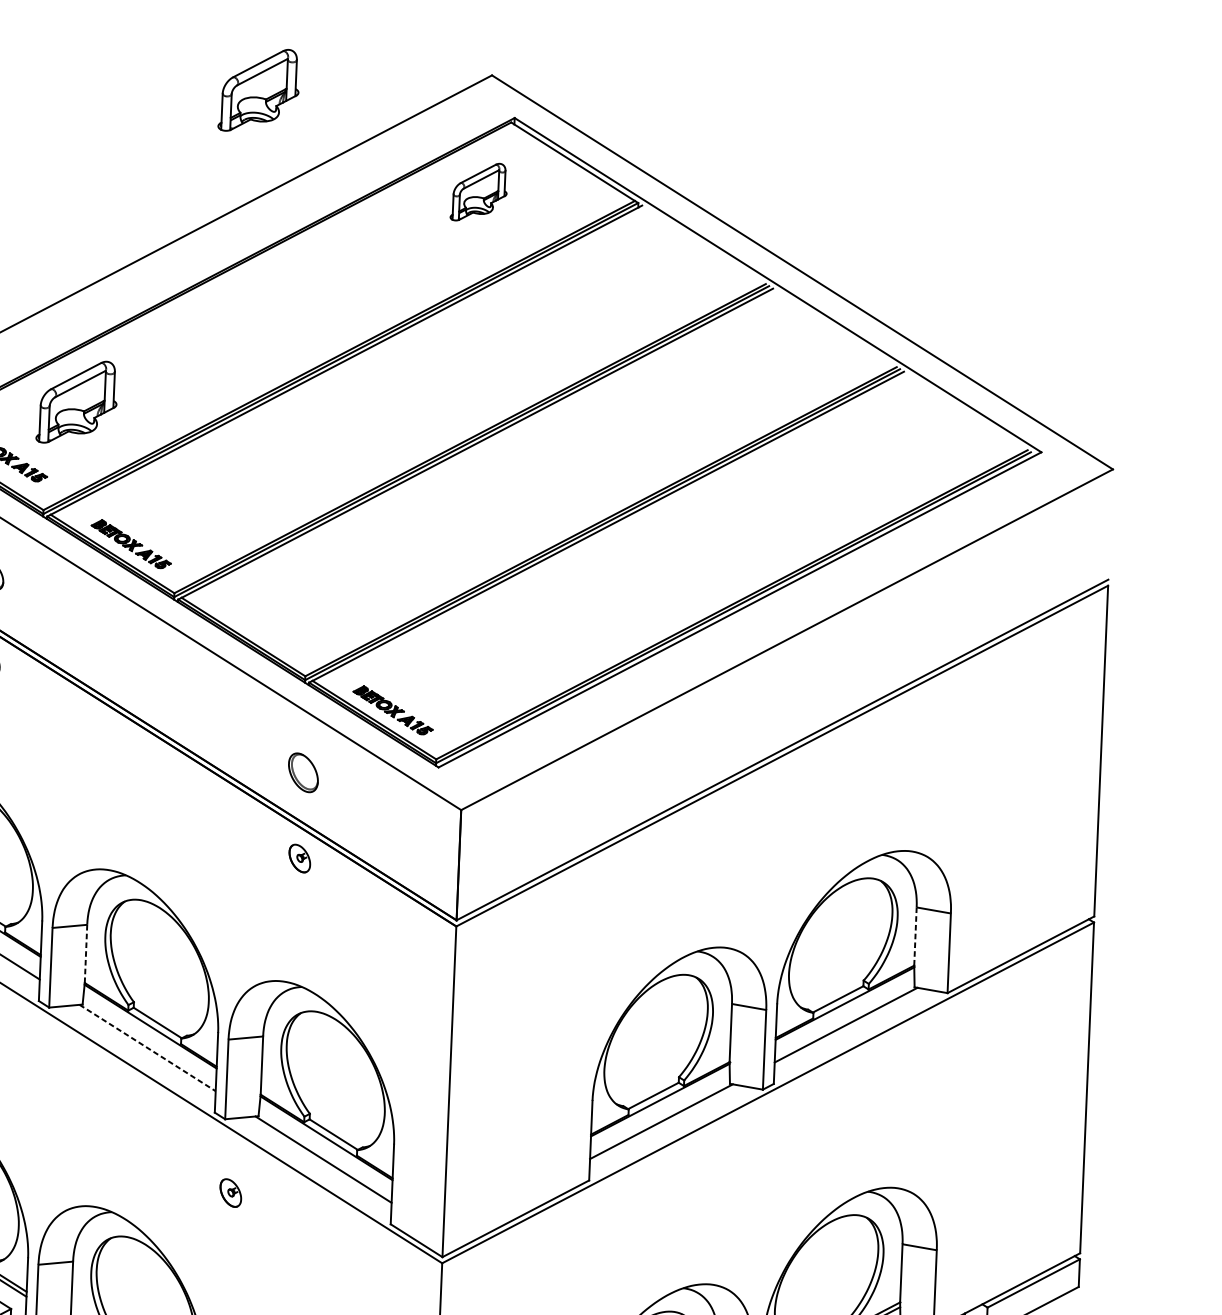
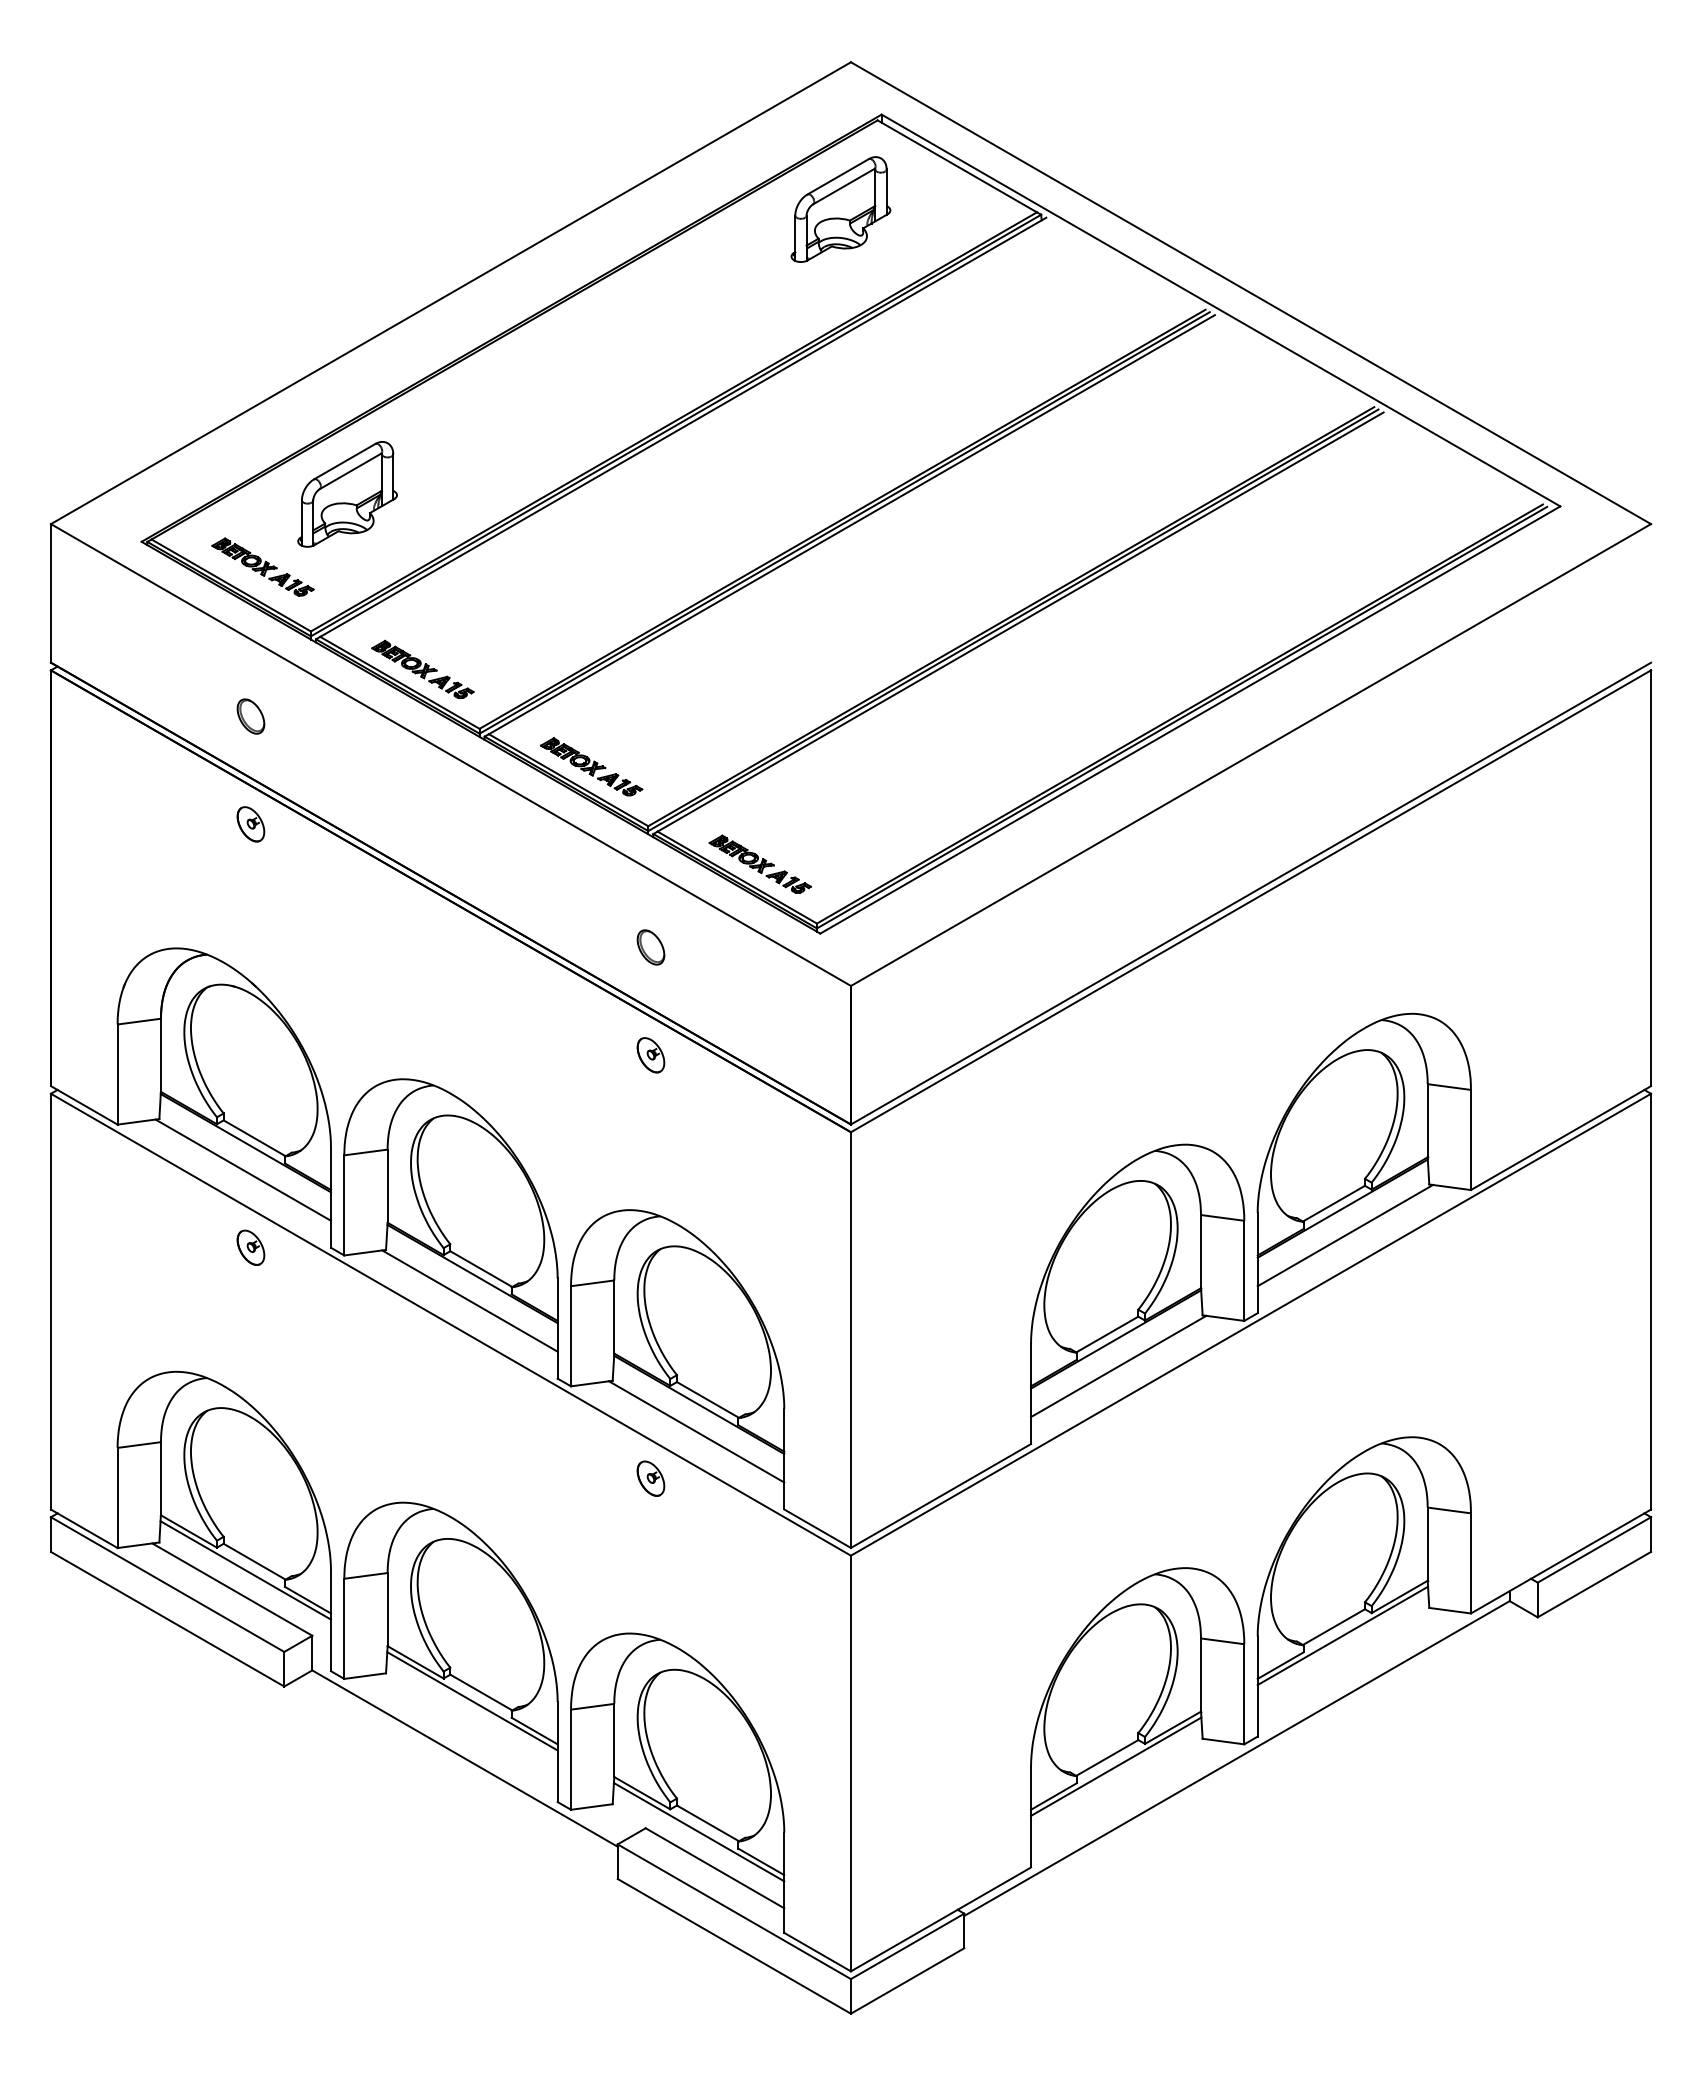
part: (259, 90) -> (559, 93), removed
part: (478, 192) -> (840, 209), size x1.43
part: (262, 626) -> (591, 766), added
part: (303, 772) -> (650, 947), size x0.71
line: (915, 936) -> (1427, 1120), dashed -> solid
line: (85, 954) -> (387, 1186), dashed -> solid
line: (148, 1048) -> (470, 1301), dashed -> solid
part: (230, 1192) -> (650, 1478), moved

